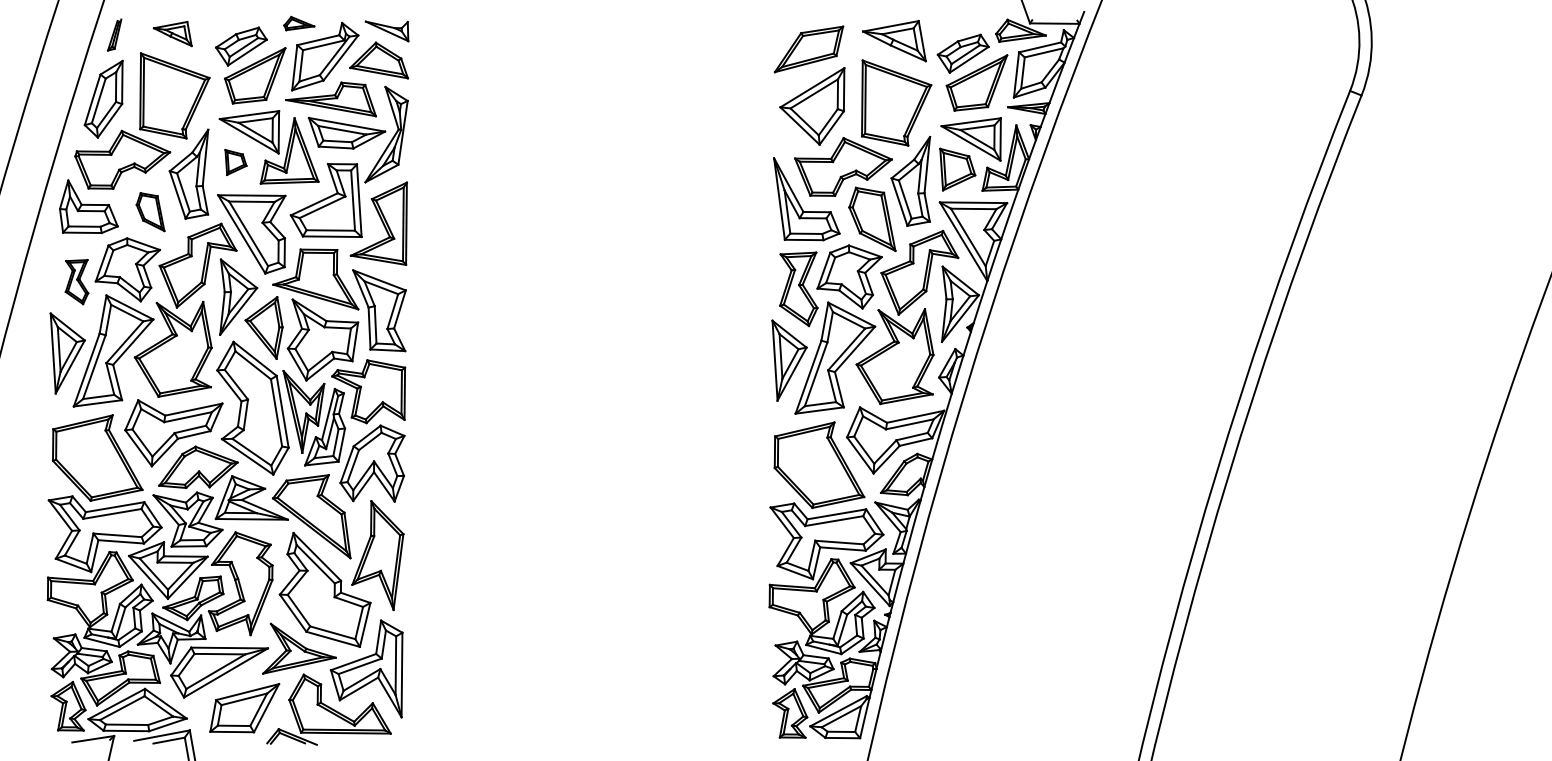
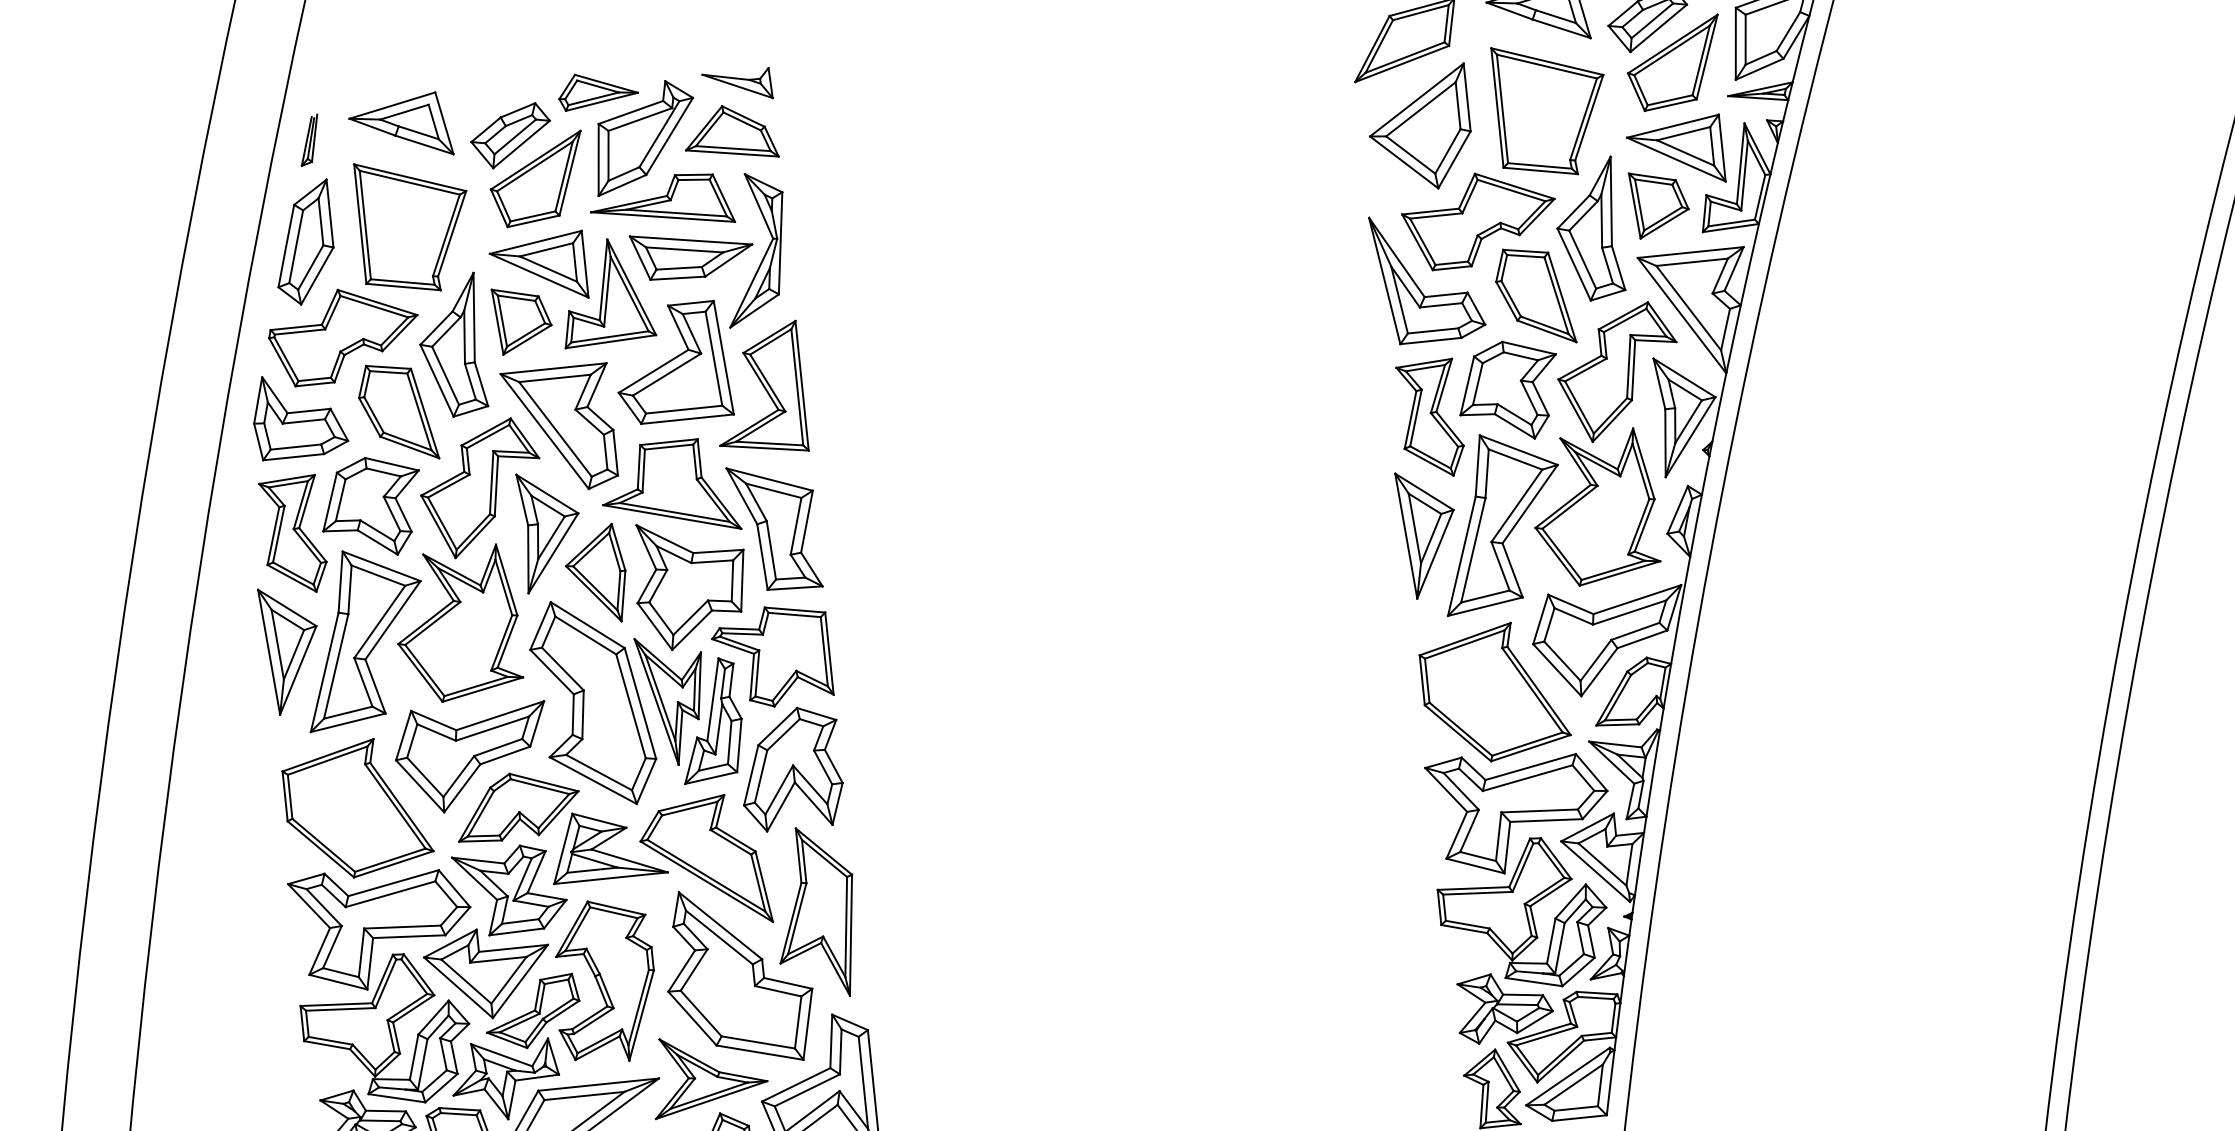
part: (299, 23) -> (598, 89), size x1.67
part: (172, 33) -> (400, 127), size x1.67
part: (235, 162) -> (522, 319), size x1.67
part: (150, 211) -> (397, 411), size x1.67
part: (76, 281) -> (292, 534), size x1.67

